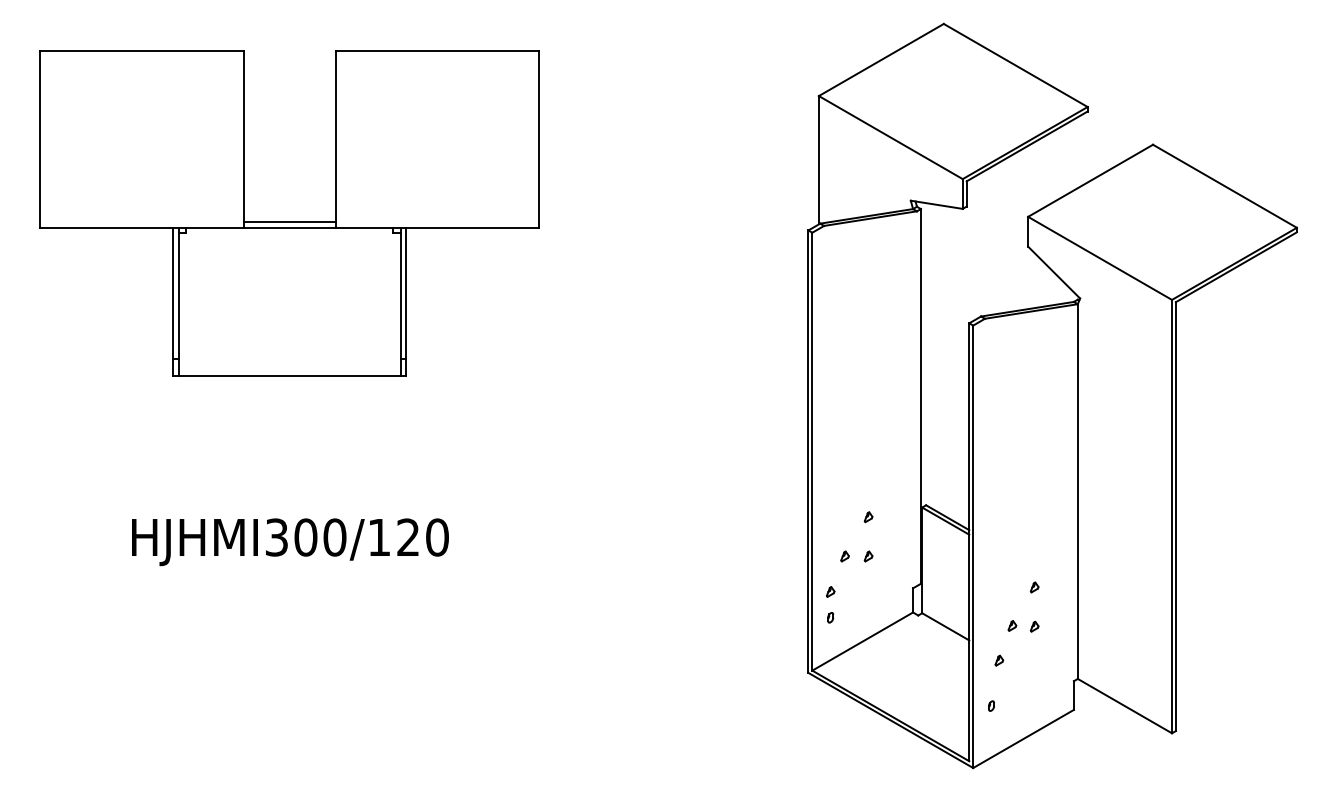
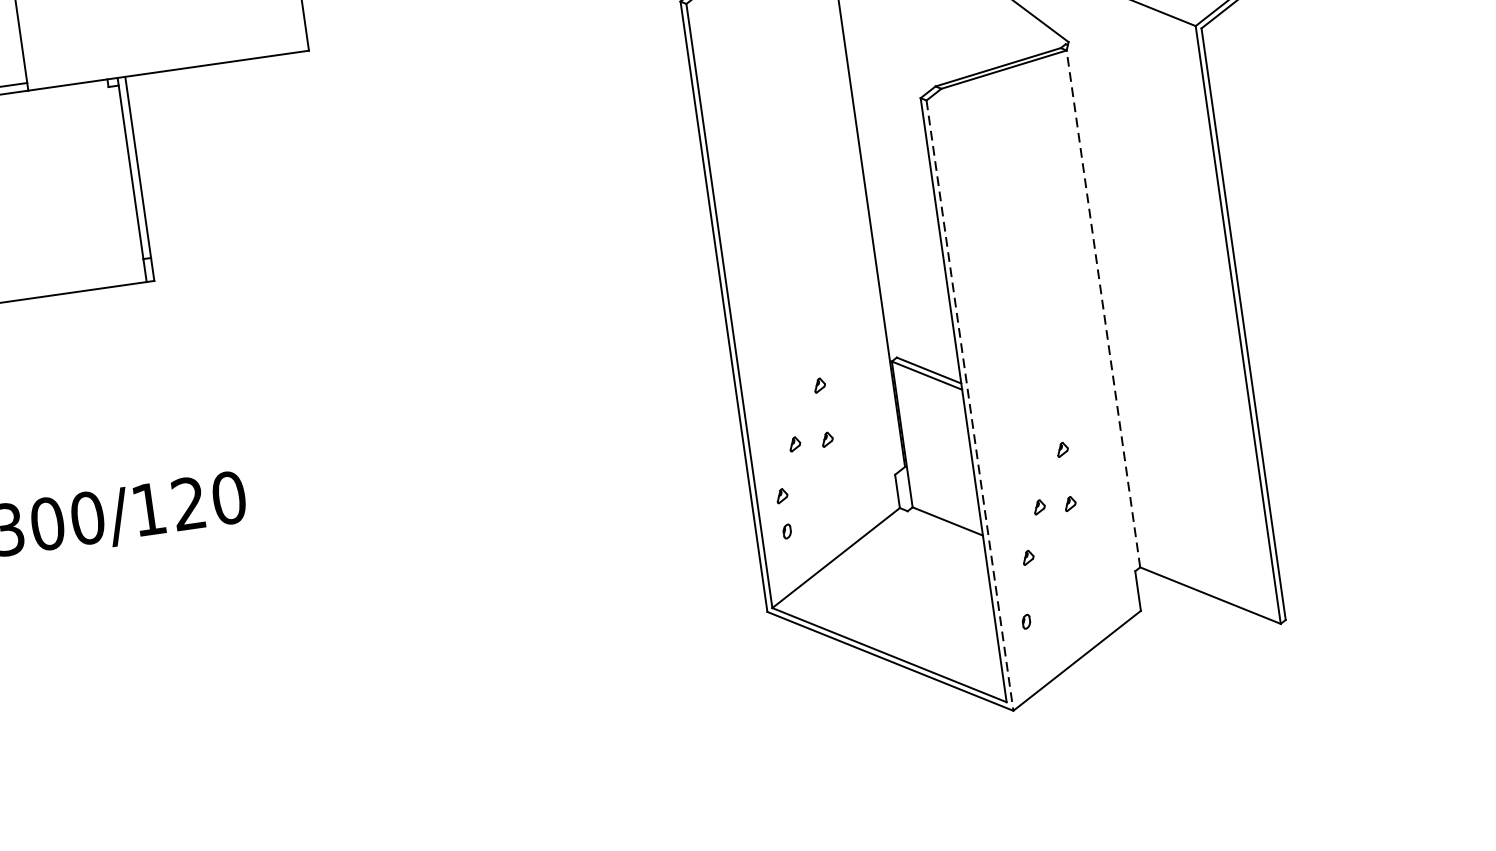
line: (1077, 491) -> (1102, 308), solid -> dashed
line: (973, 547) -> (970, 406), solid -> dashed

